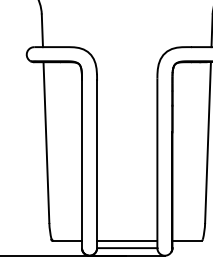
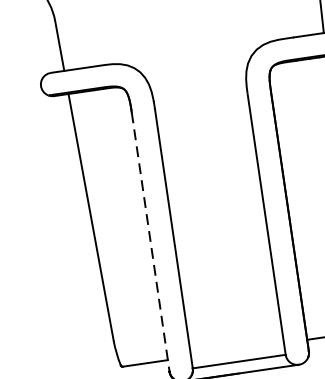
line: (82, 164) -> (151, 242), solid -> dashed
line: (127, 240) -> (237, 349), removed

